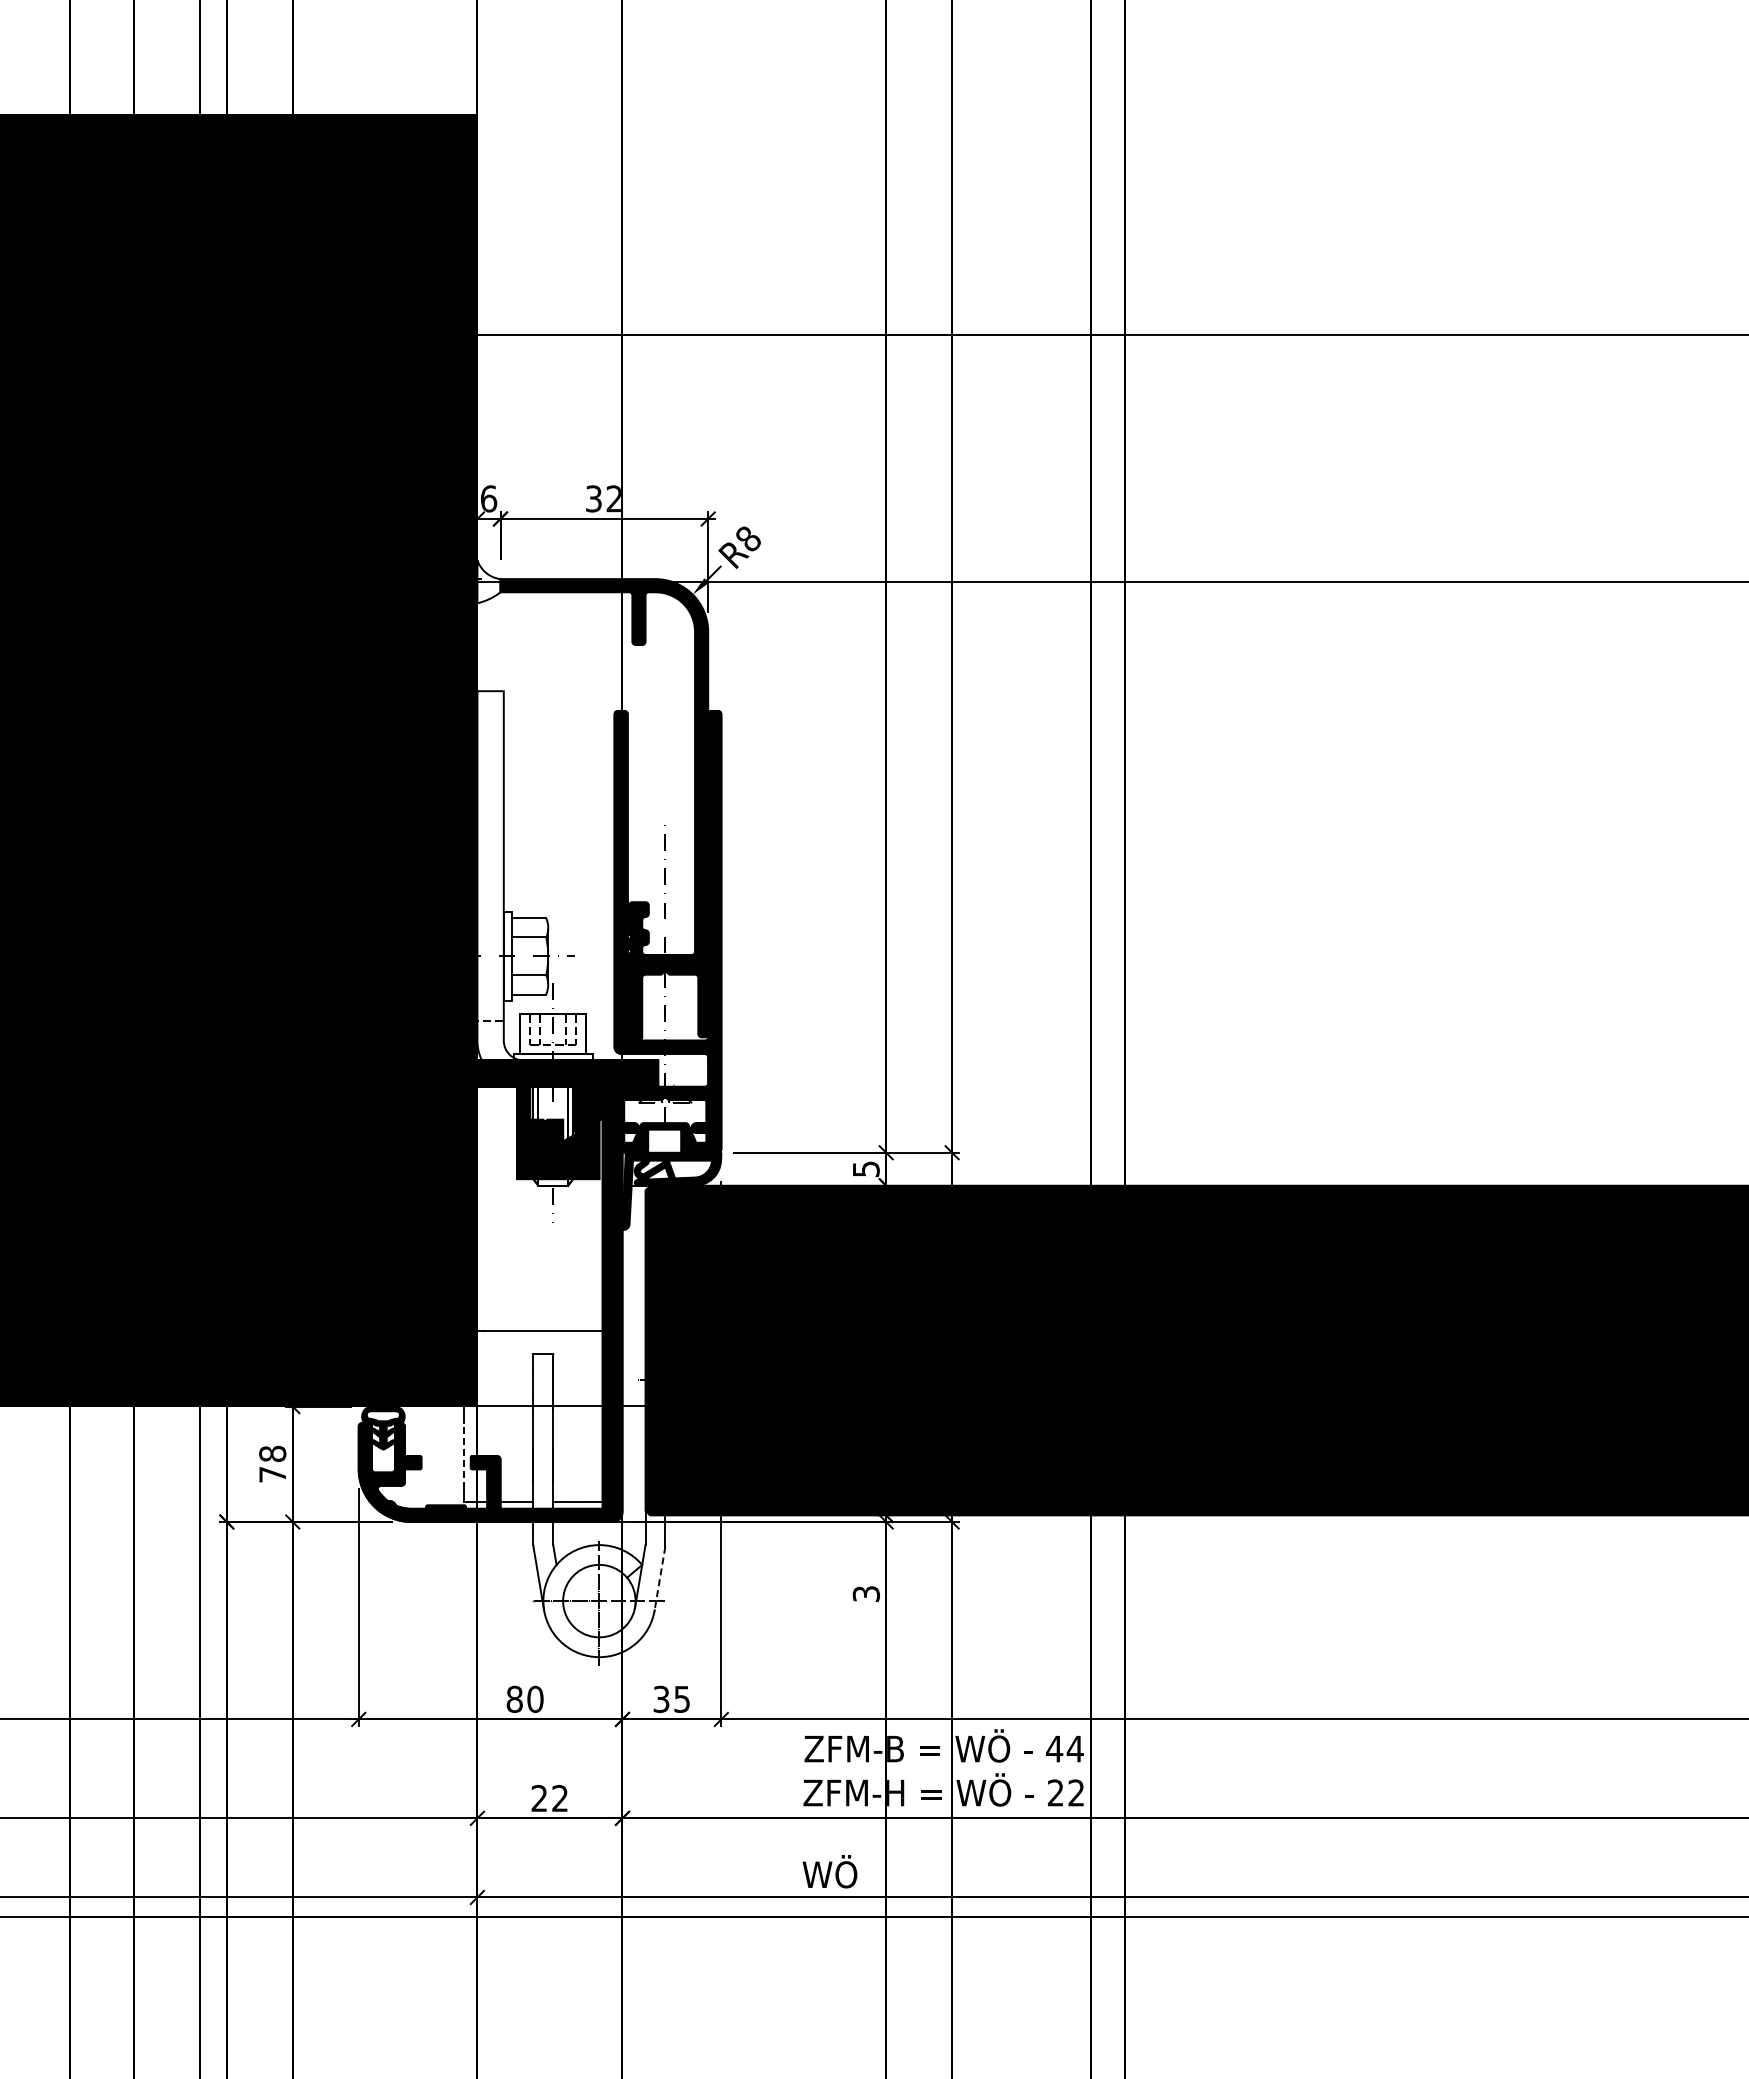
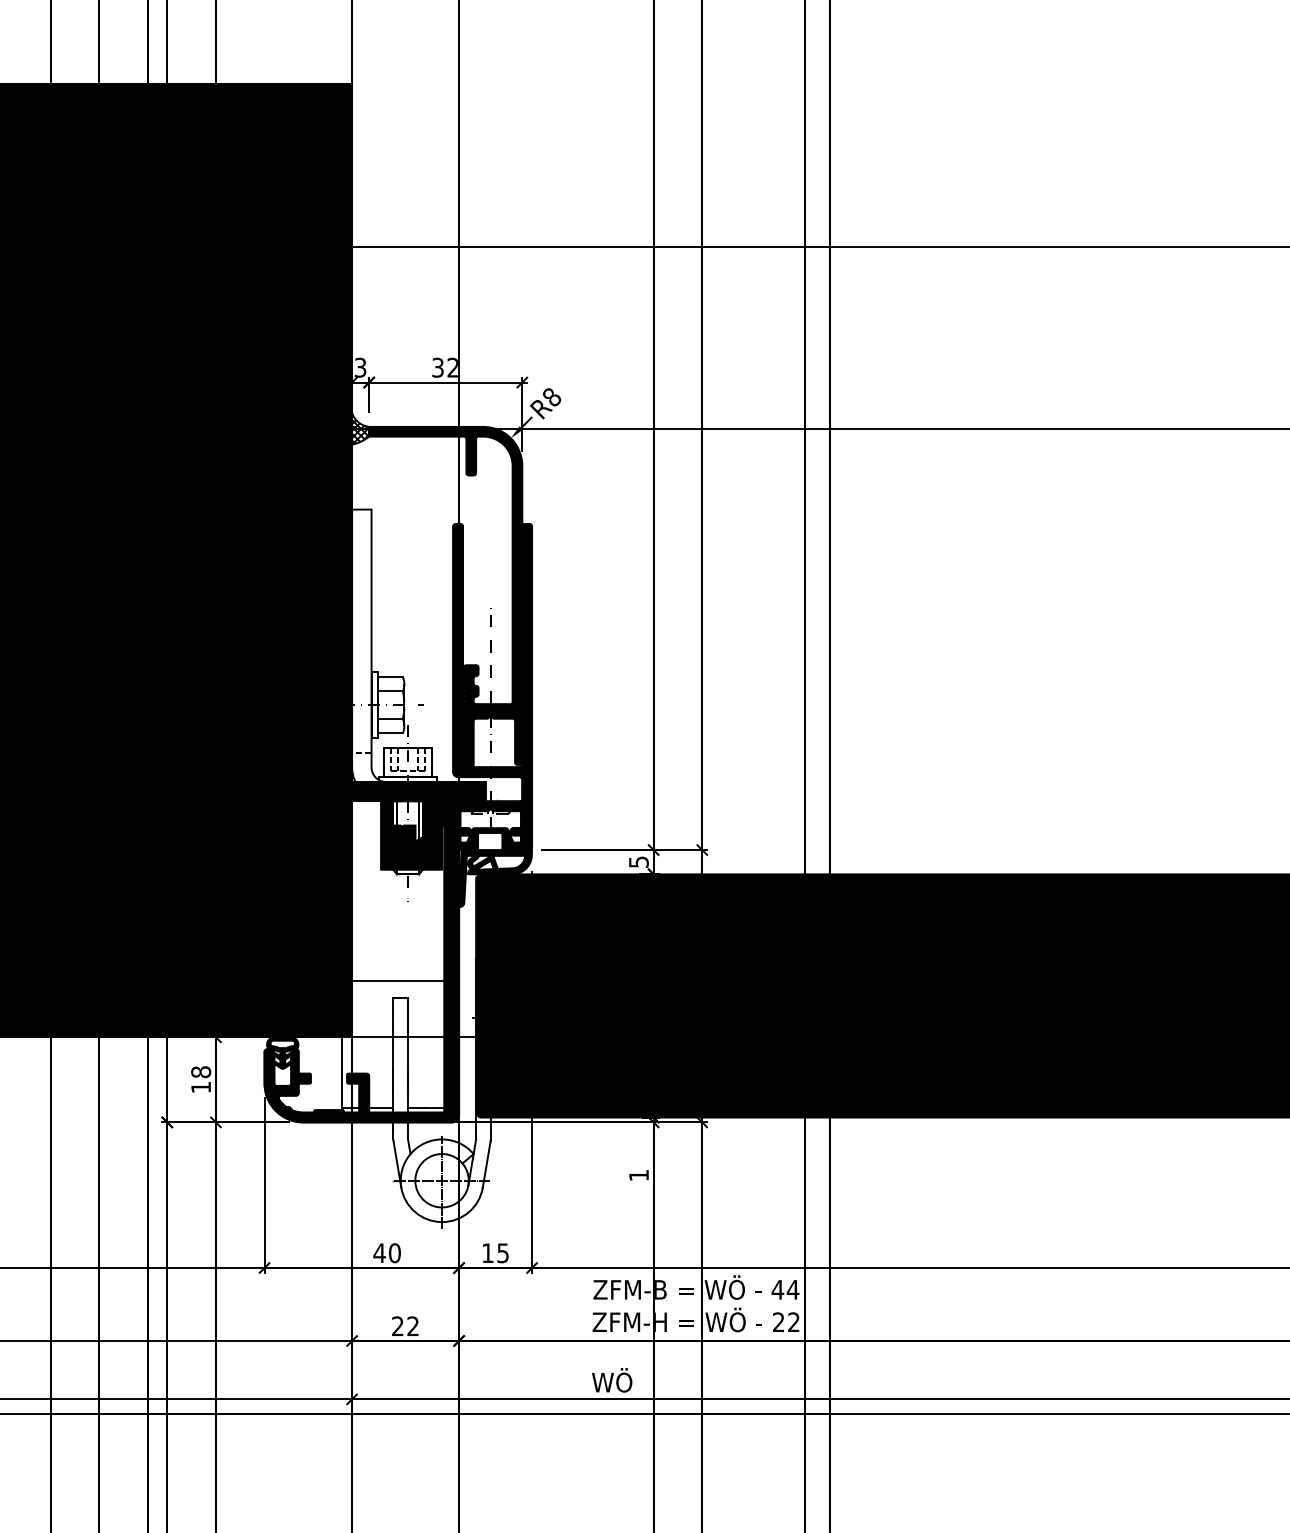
text: (489, 498) -> (361, 367), 6 -> 3
hatch: (488, 581) -> (360, 428), added
line: (464, 1456) -> (342, 1074), dashed -> solid
text: (272, 1474) -> (200, 1087), 78 -> 18
line: (659, 1579) -> (486, 1164), dashed -> solid
text: (865, 1593) -> (638, 1175), 3 -> 1
text: (514, 1698) -> (379, 1252), 80 -> 40
text: (661, 1698) -> (487, 1252), 35 -> 15

